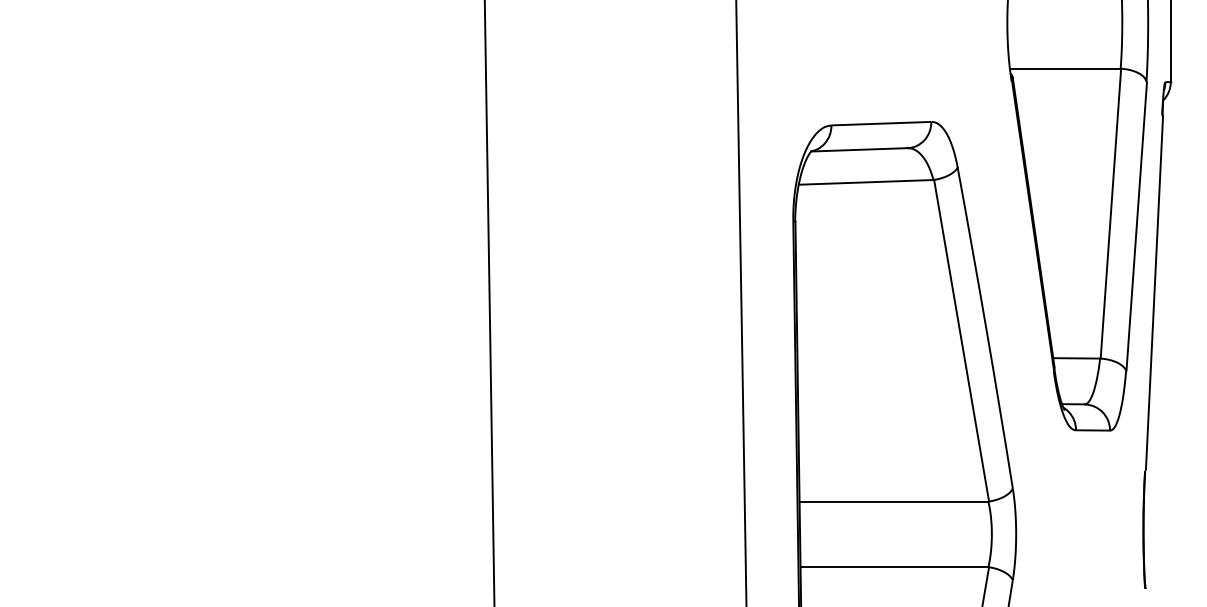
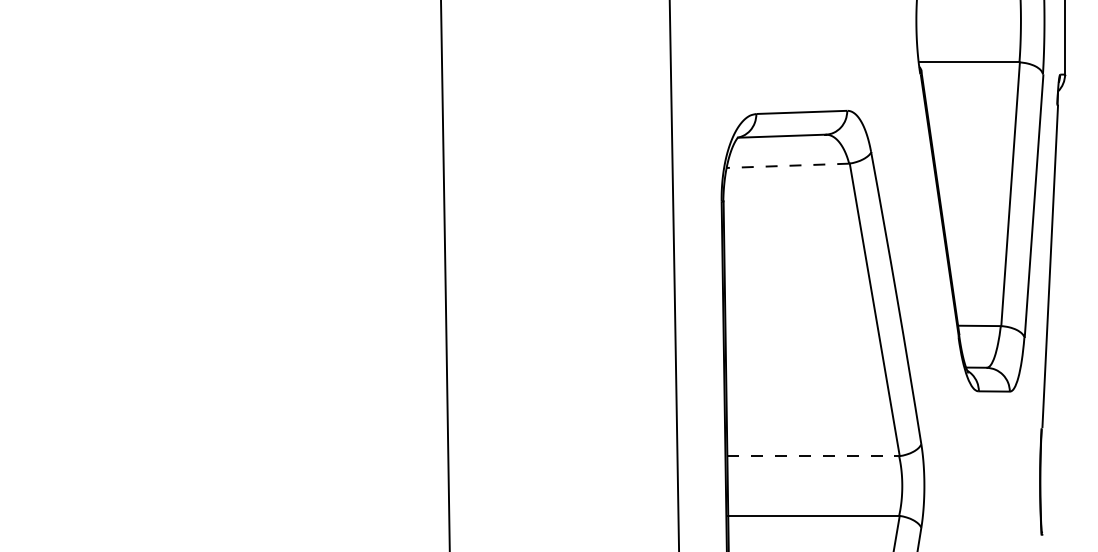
line: (865, 182) -> (787, 165), solid -> dashed
line: (894, 501) -> (813, 456), solid -> dashed

